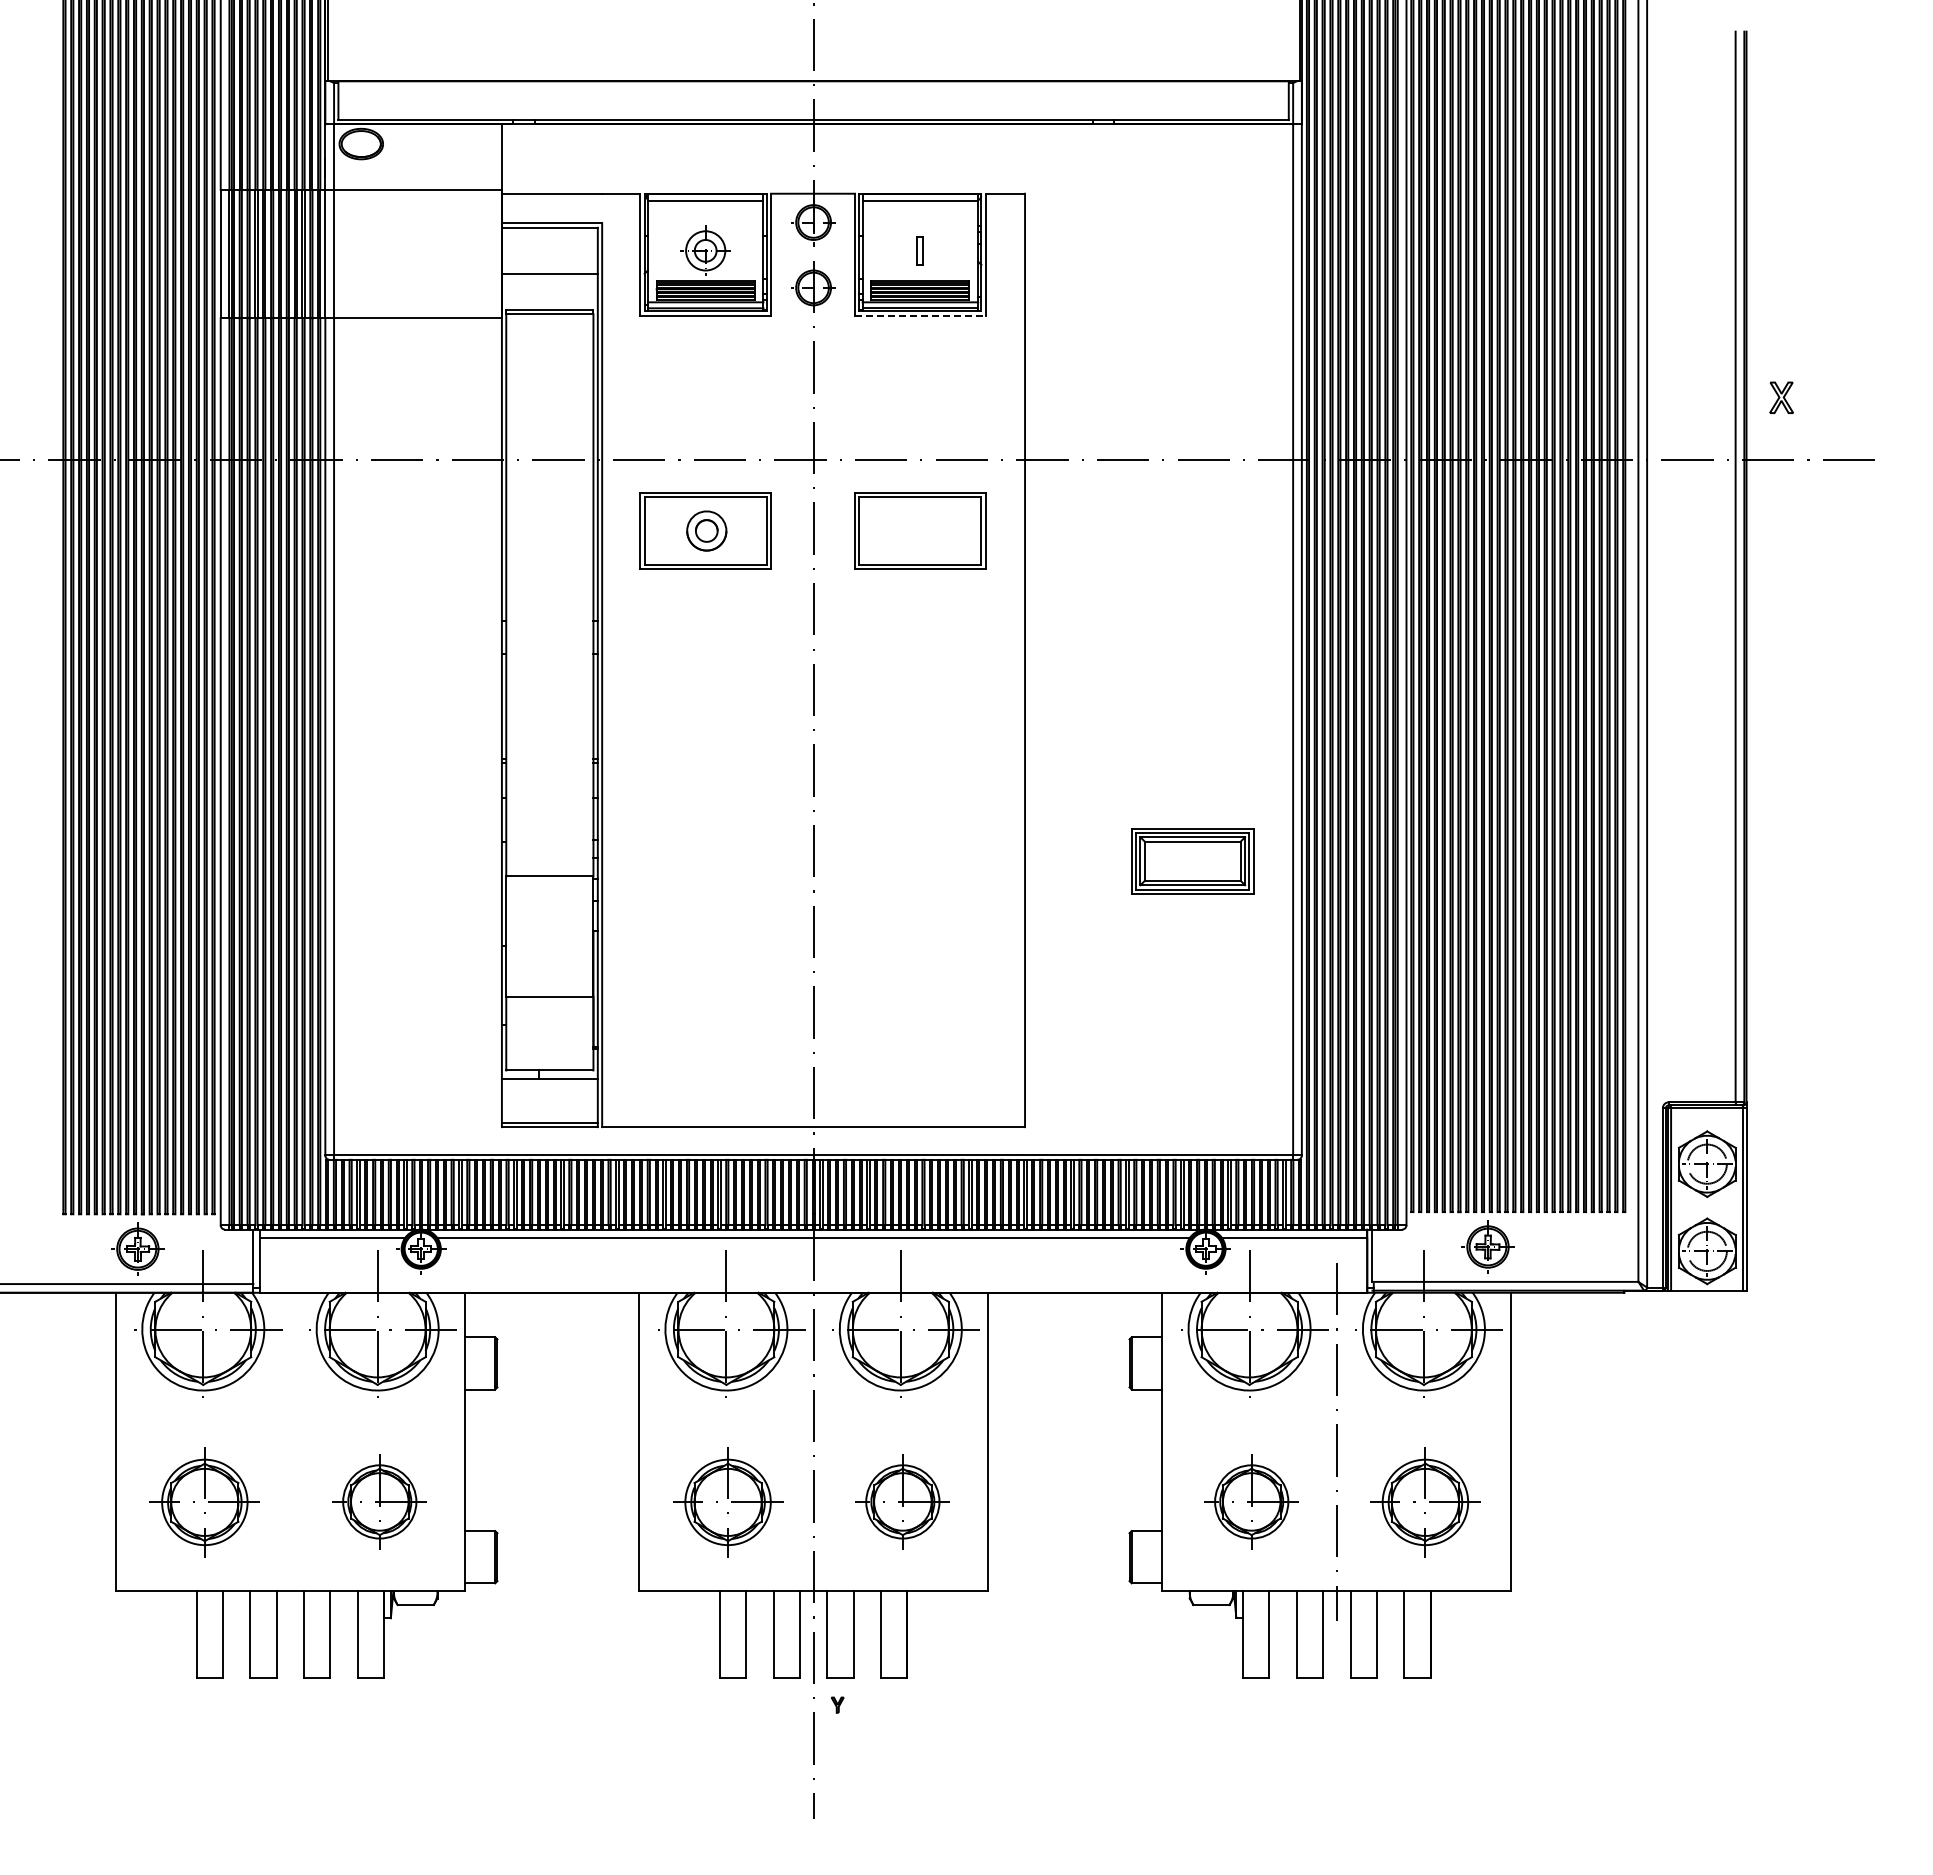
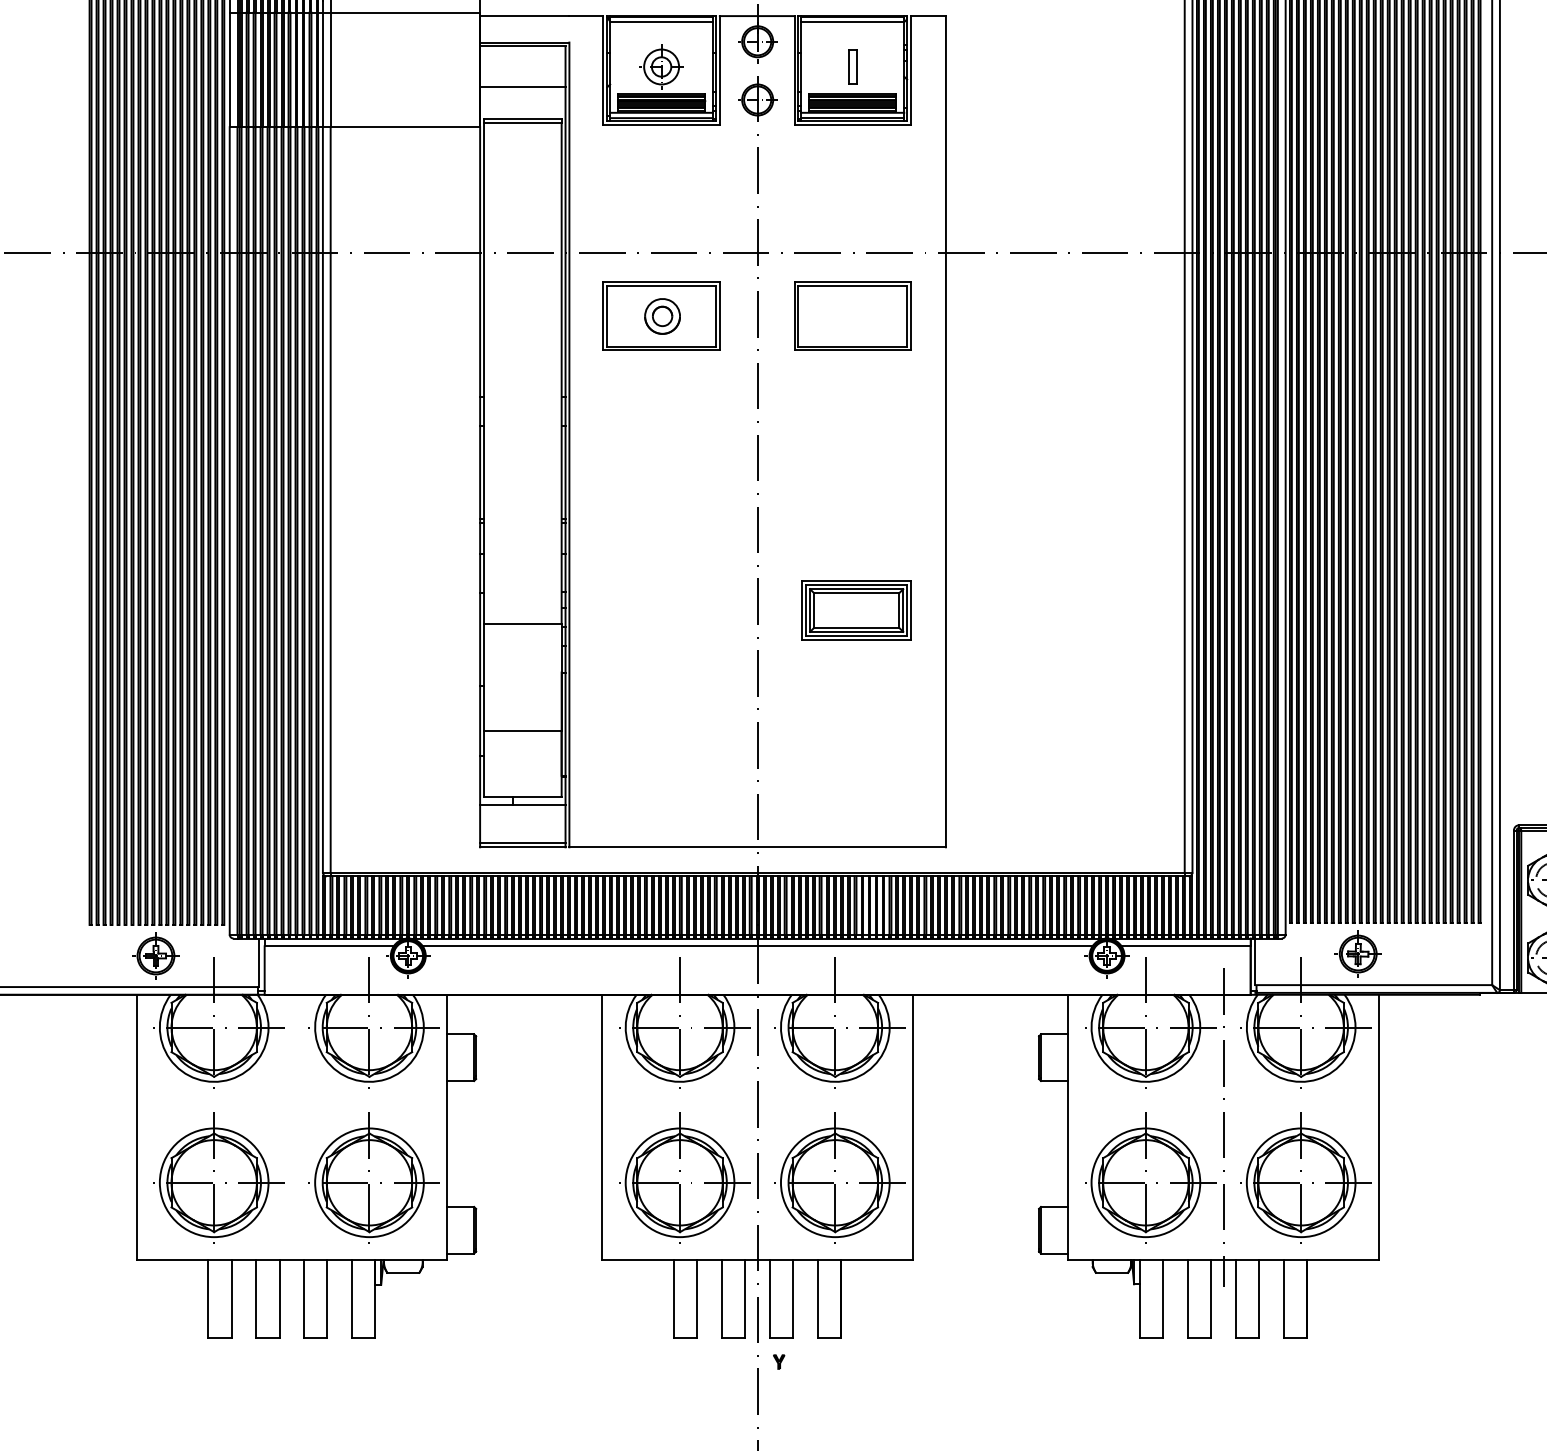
part: (920, 250) -> (852, 66), size x1.43
line: (920, 315) -> (852, 124), dashed -> solid
part: (1192, 861) -> (856, 610), moved
part: (208, 1498) -> (218, 1178), size x1.43
part: (382, 1498) -> (373, 1178), size x1.67
part: (731, 1498) -> (684, 1178), size x1.43
part: (905, 1498) -> (839, 1178), size x1.67
part: (1254, 1498) -> (1150, 1178), size x1.67
part: (1428, 1498) -> (1305, 1178), size x1.43

